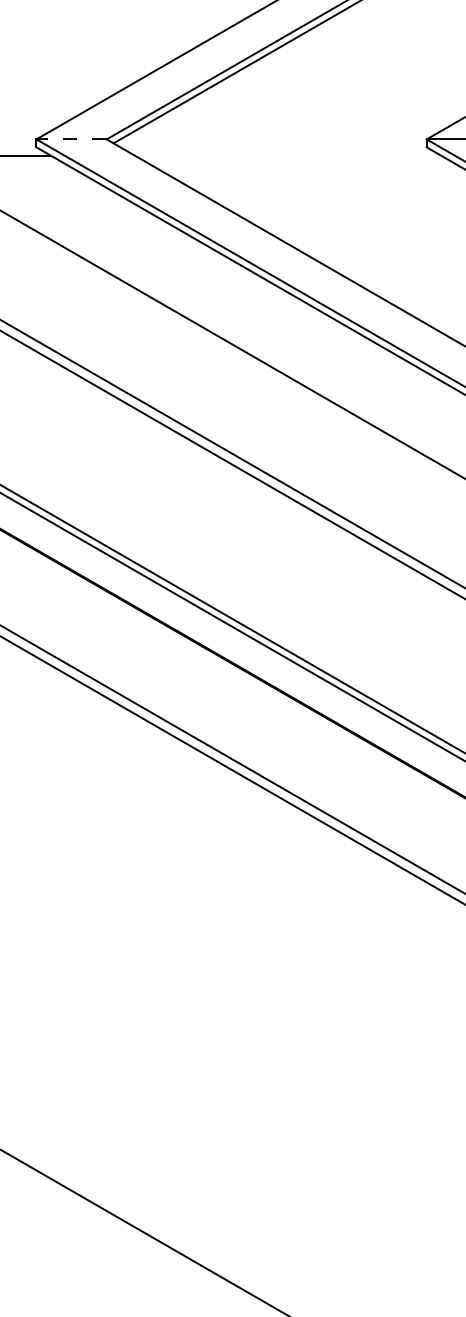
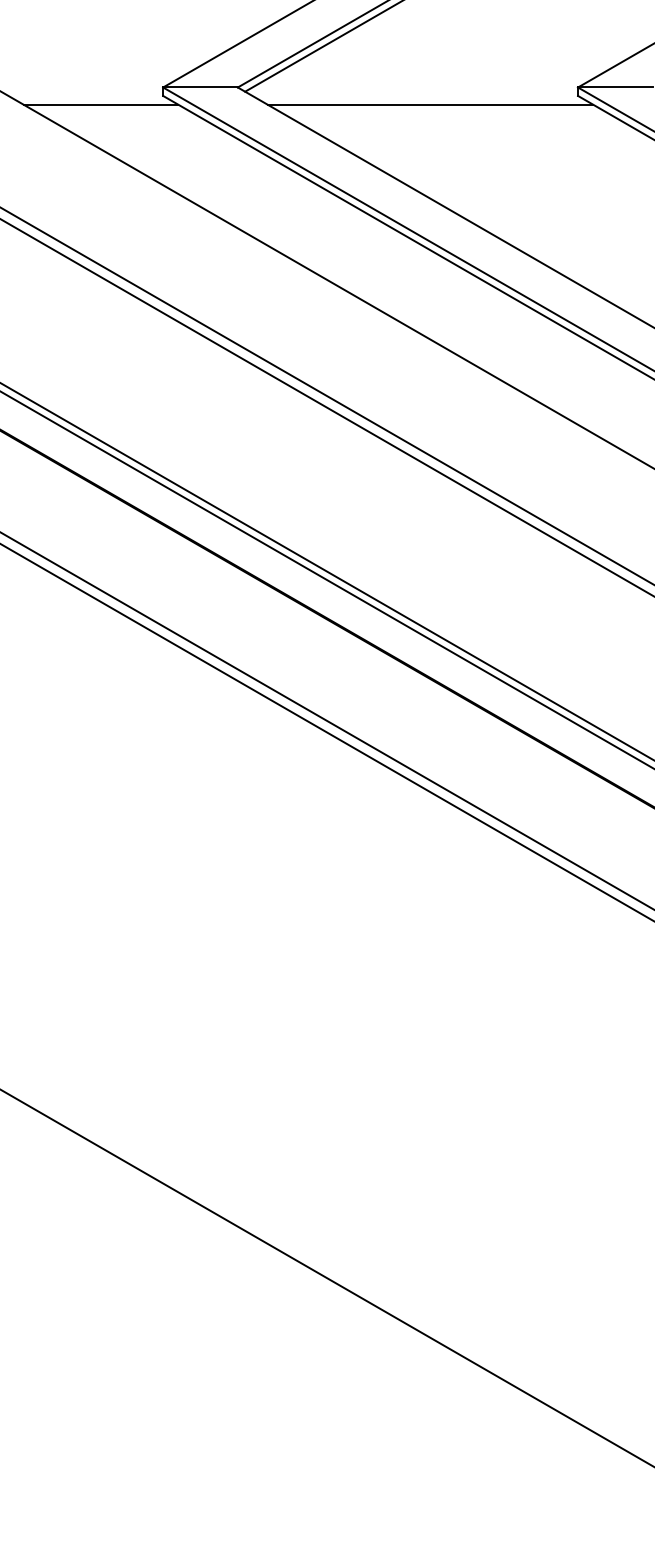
line: (71, 139) -> (200, 87), dashed -> solid
line: (287, 155) -> (430, 104), added

